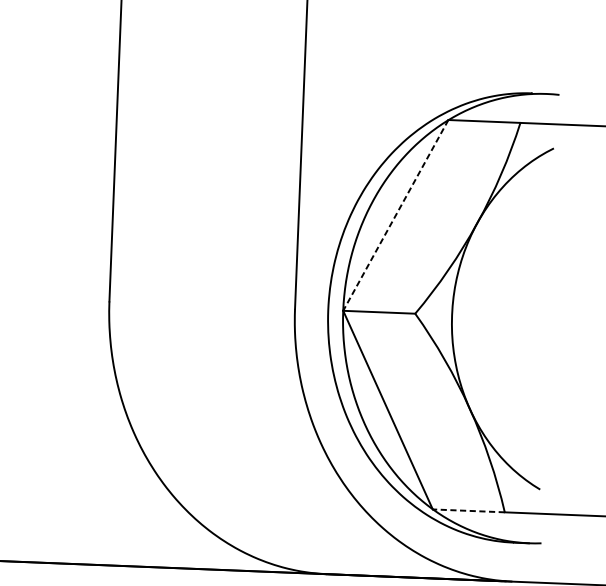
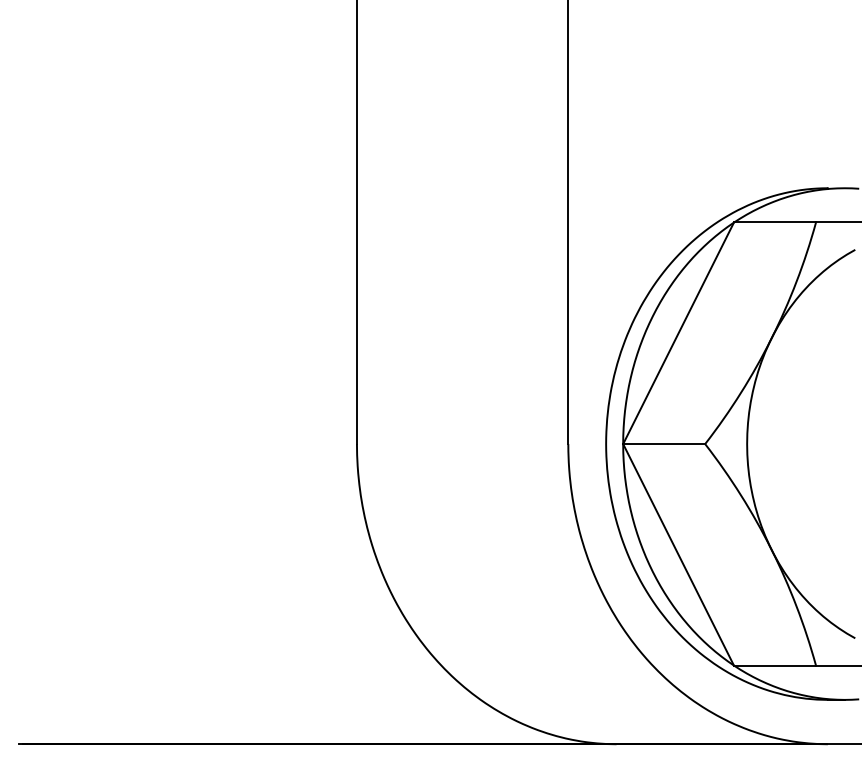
line: (395, 215) -> (678, 333), dashed -> solid
line: (469, 510) -> (775, 665), dashed -> solid

